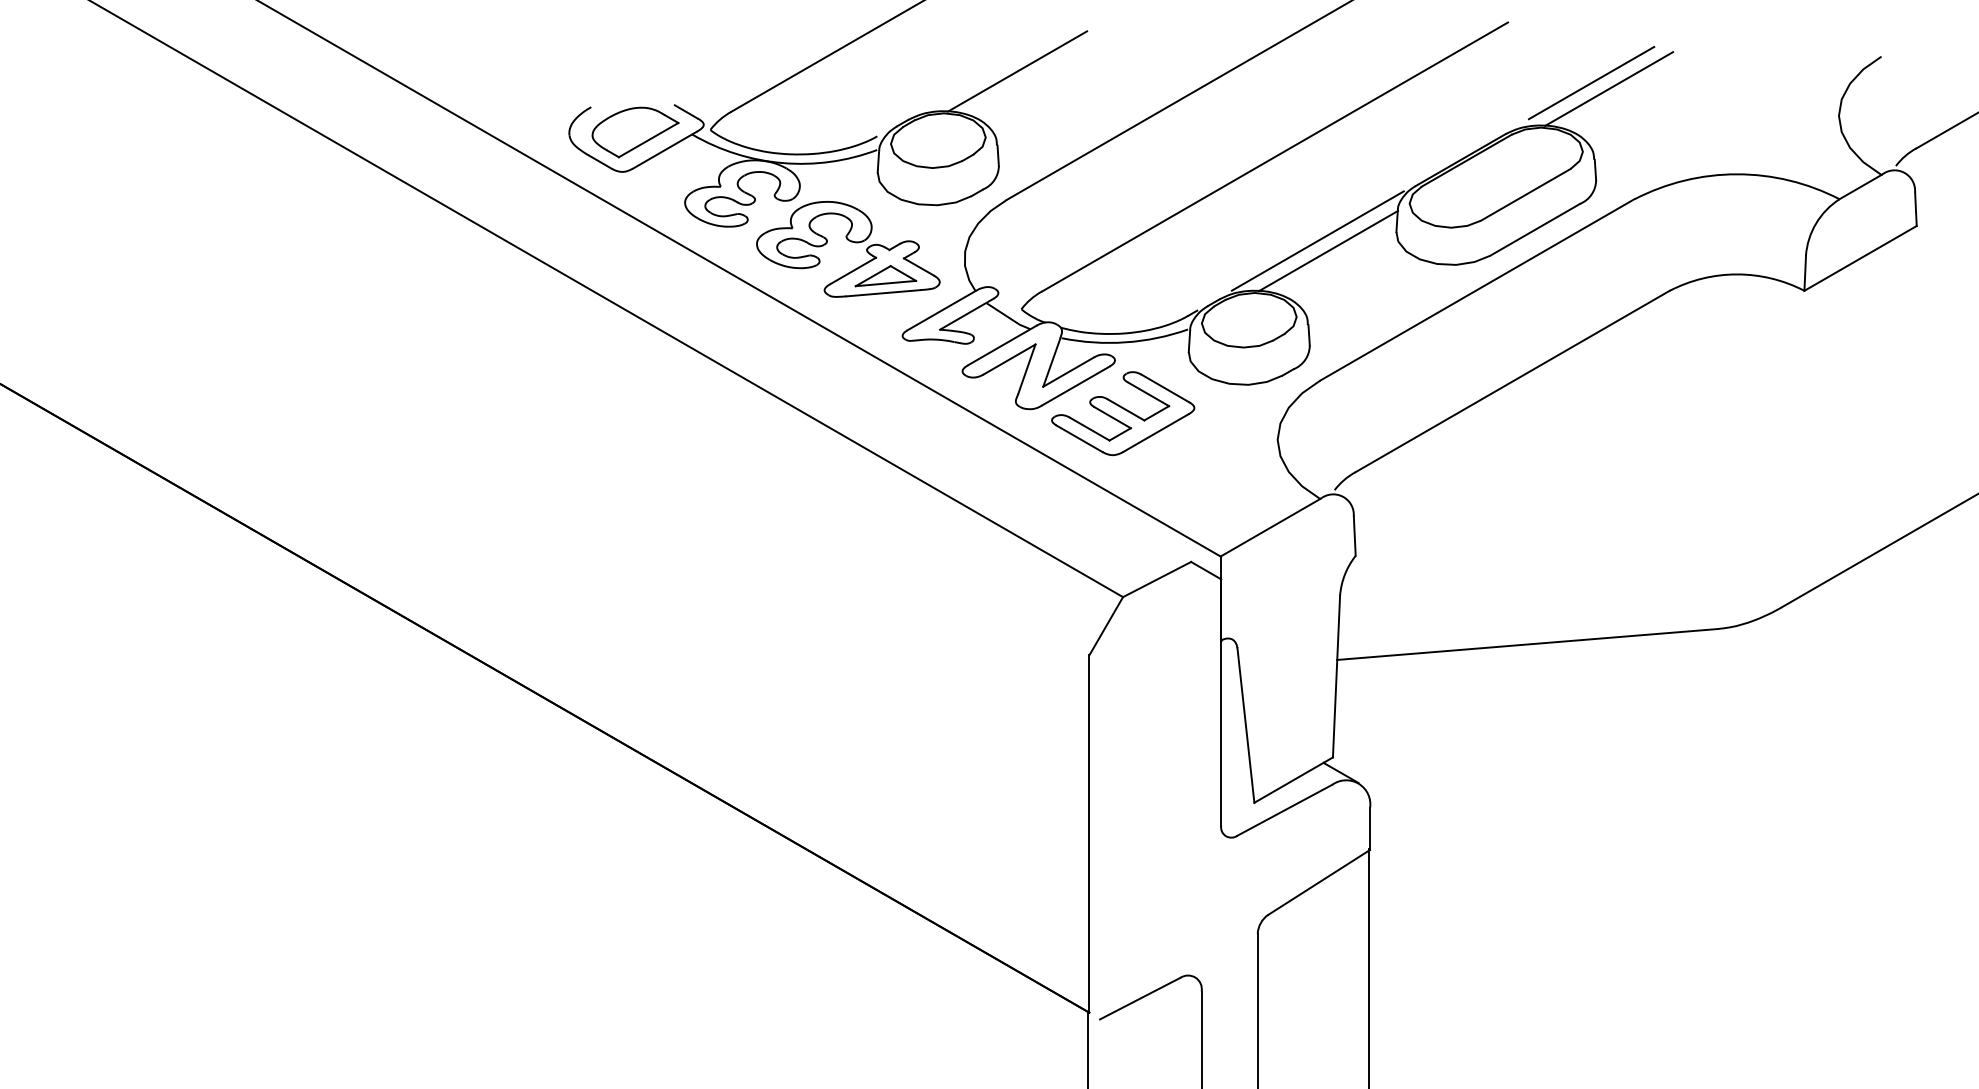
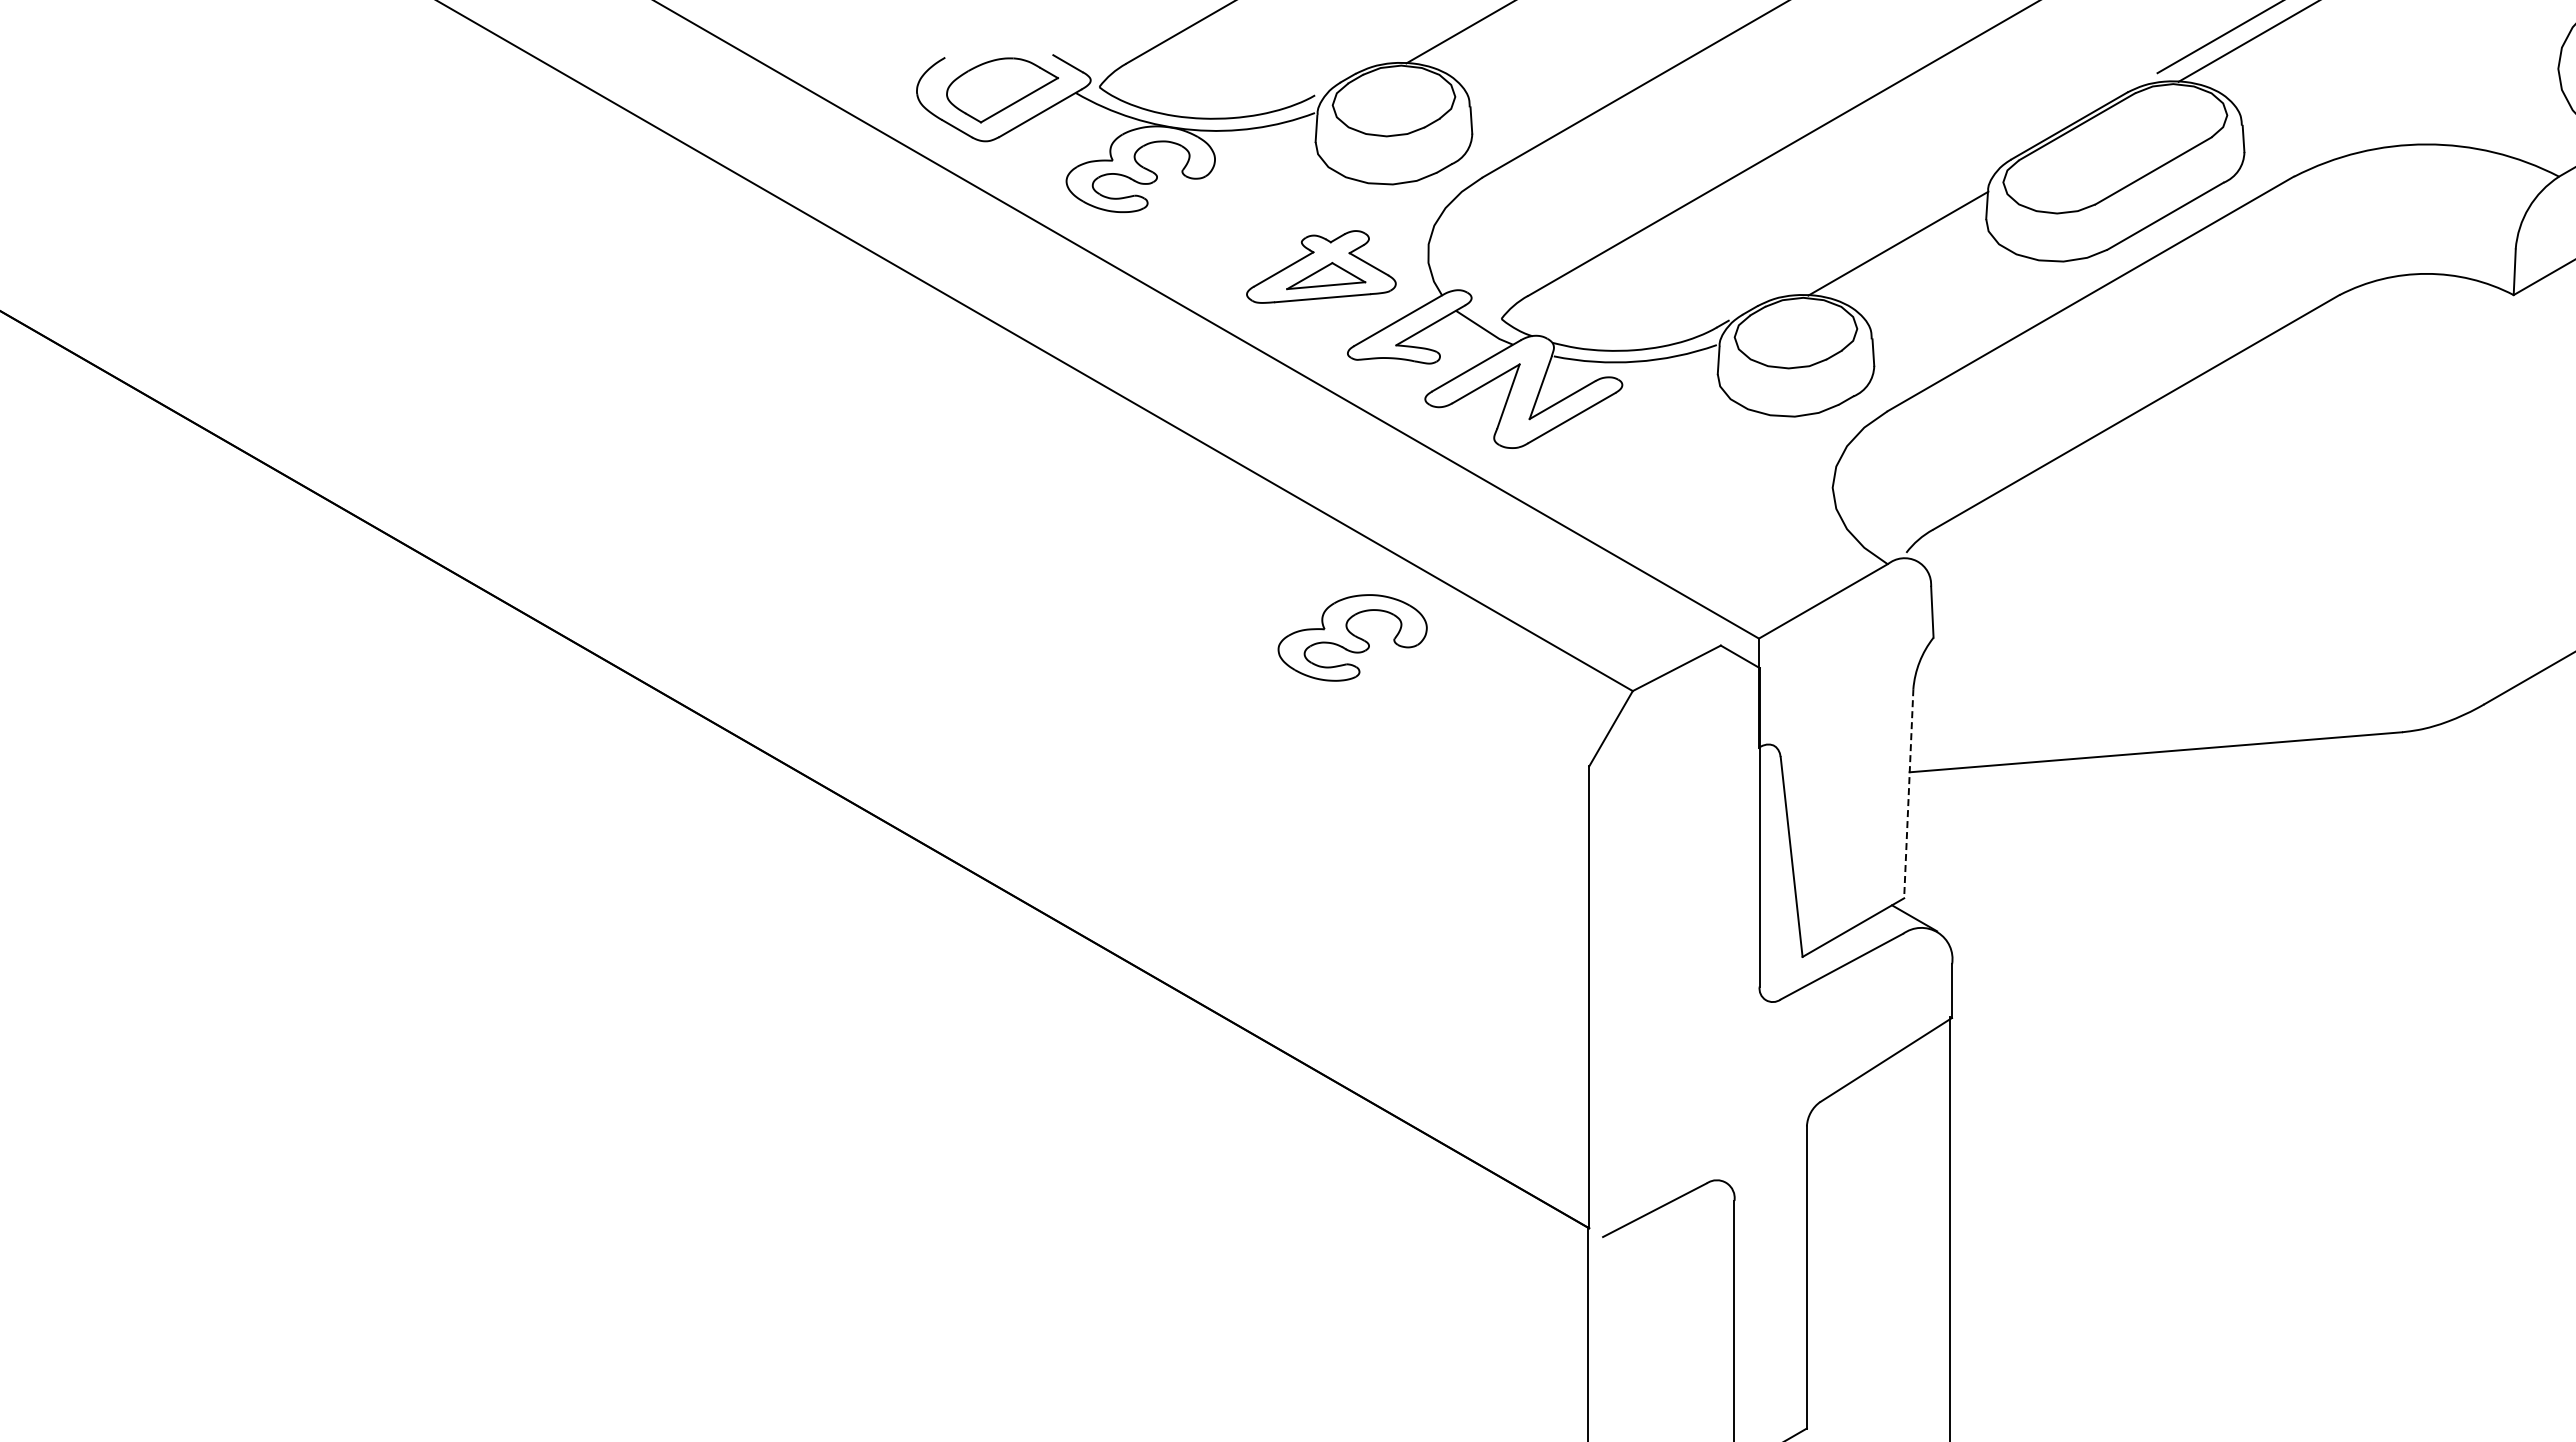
part: (814, 234) -> (1352, 637), moved
line: (1317, 240) -> (1884, 230), removed
part: (1122, 413) -> (1632, 453), removed
line: (1336, 676) -> (1908, 793), solid -> dashed

